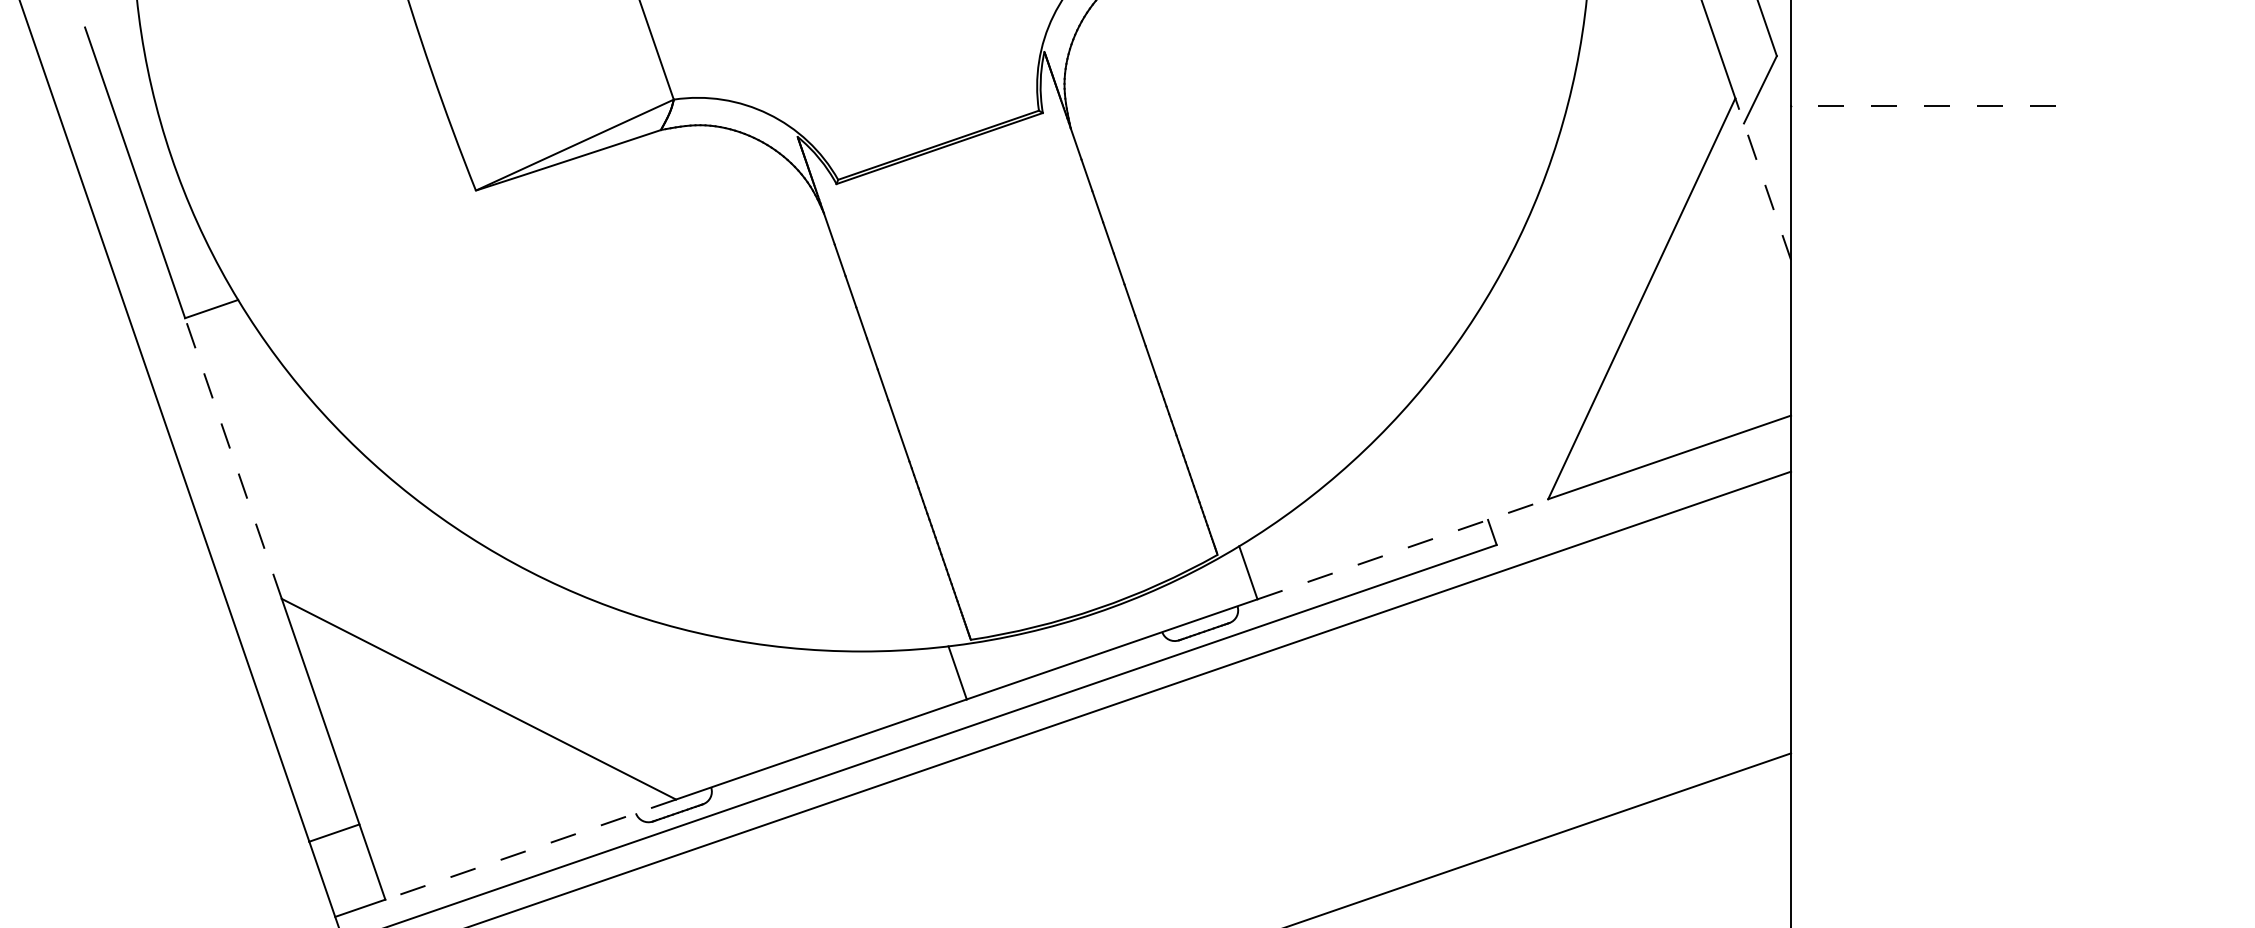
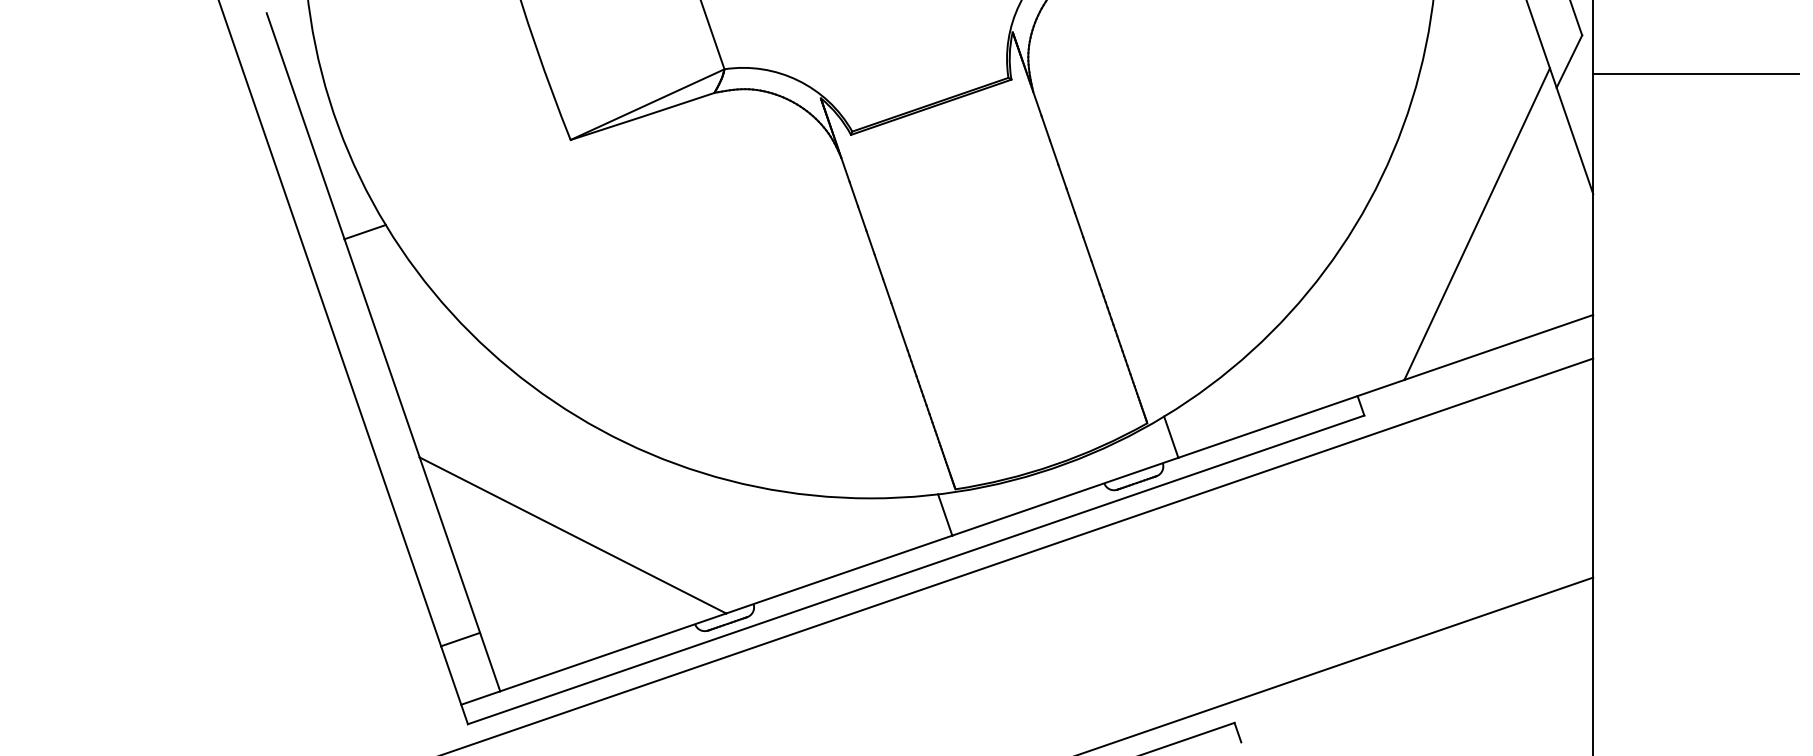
line: (1922, 106) -> (1695, 74), dashed -> solid
line: (1763, 179) -> (1571, 131), dashed -> solid
line: (232, 457) -> (381, 347), dashed -> solid
line: (1403, 548) -> (1291, 418), dashed -> solid
line: (531, 849) -> (613, 652), dashed -> solid

